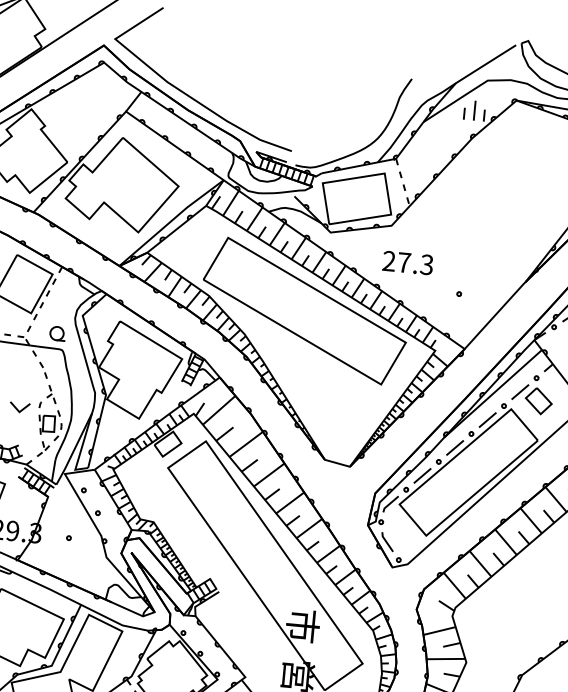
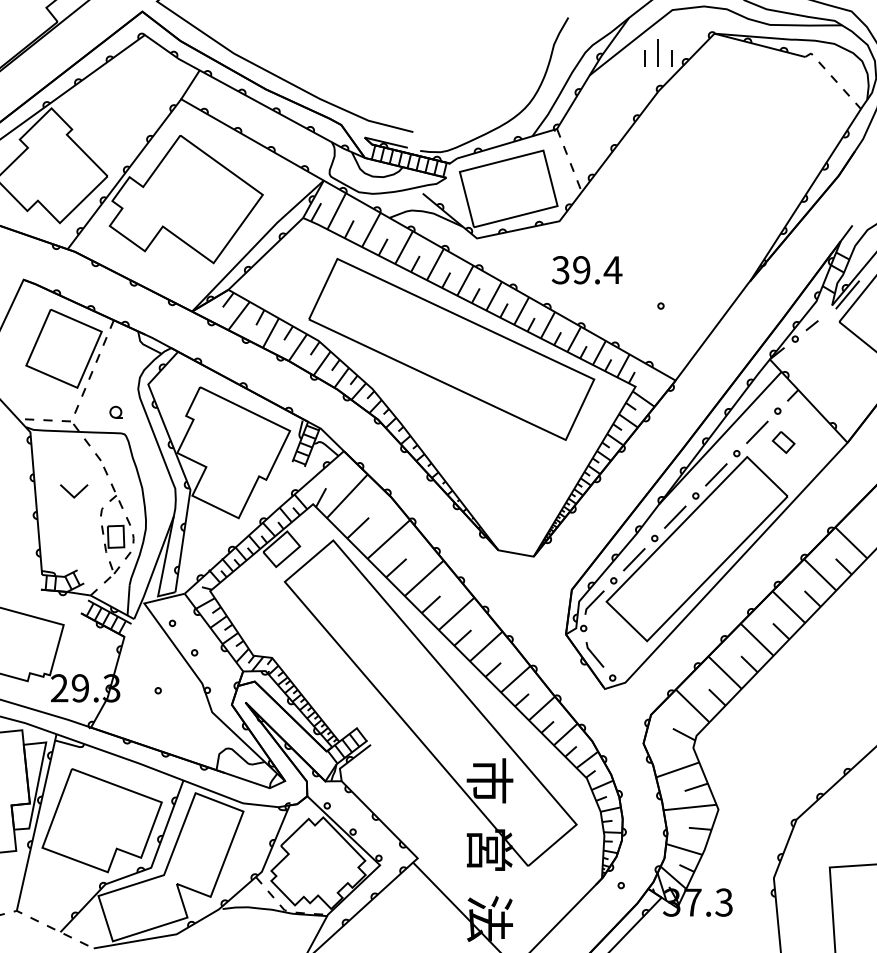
text: (407, 263) -> (586, 270), 27.3 -> 39.4
part: (57, 333) -> (116, 412), size x0.6
part: (538, 401) -> (783, 442), size x0.6
part: (20, 407) -> (74, 491), moved

